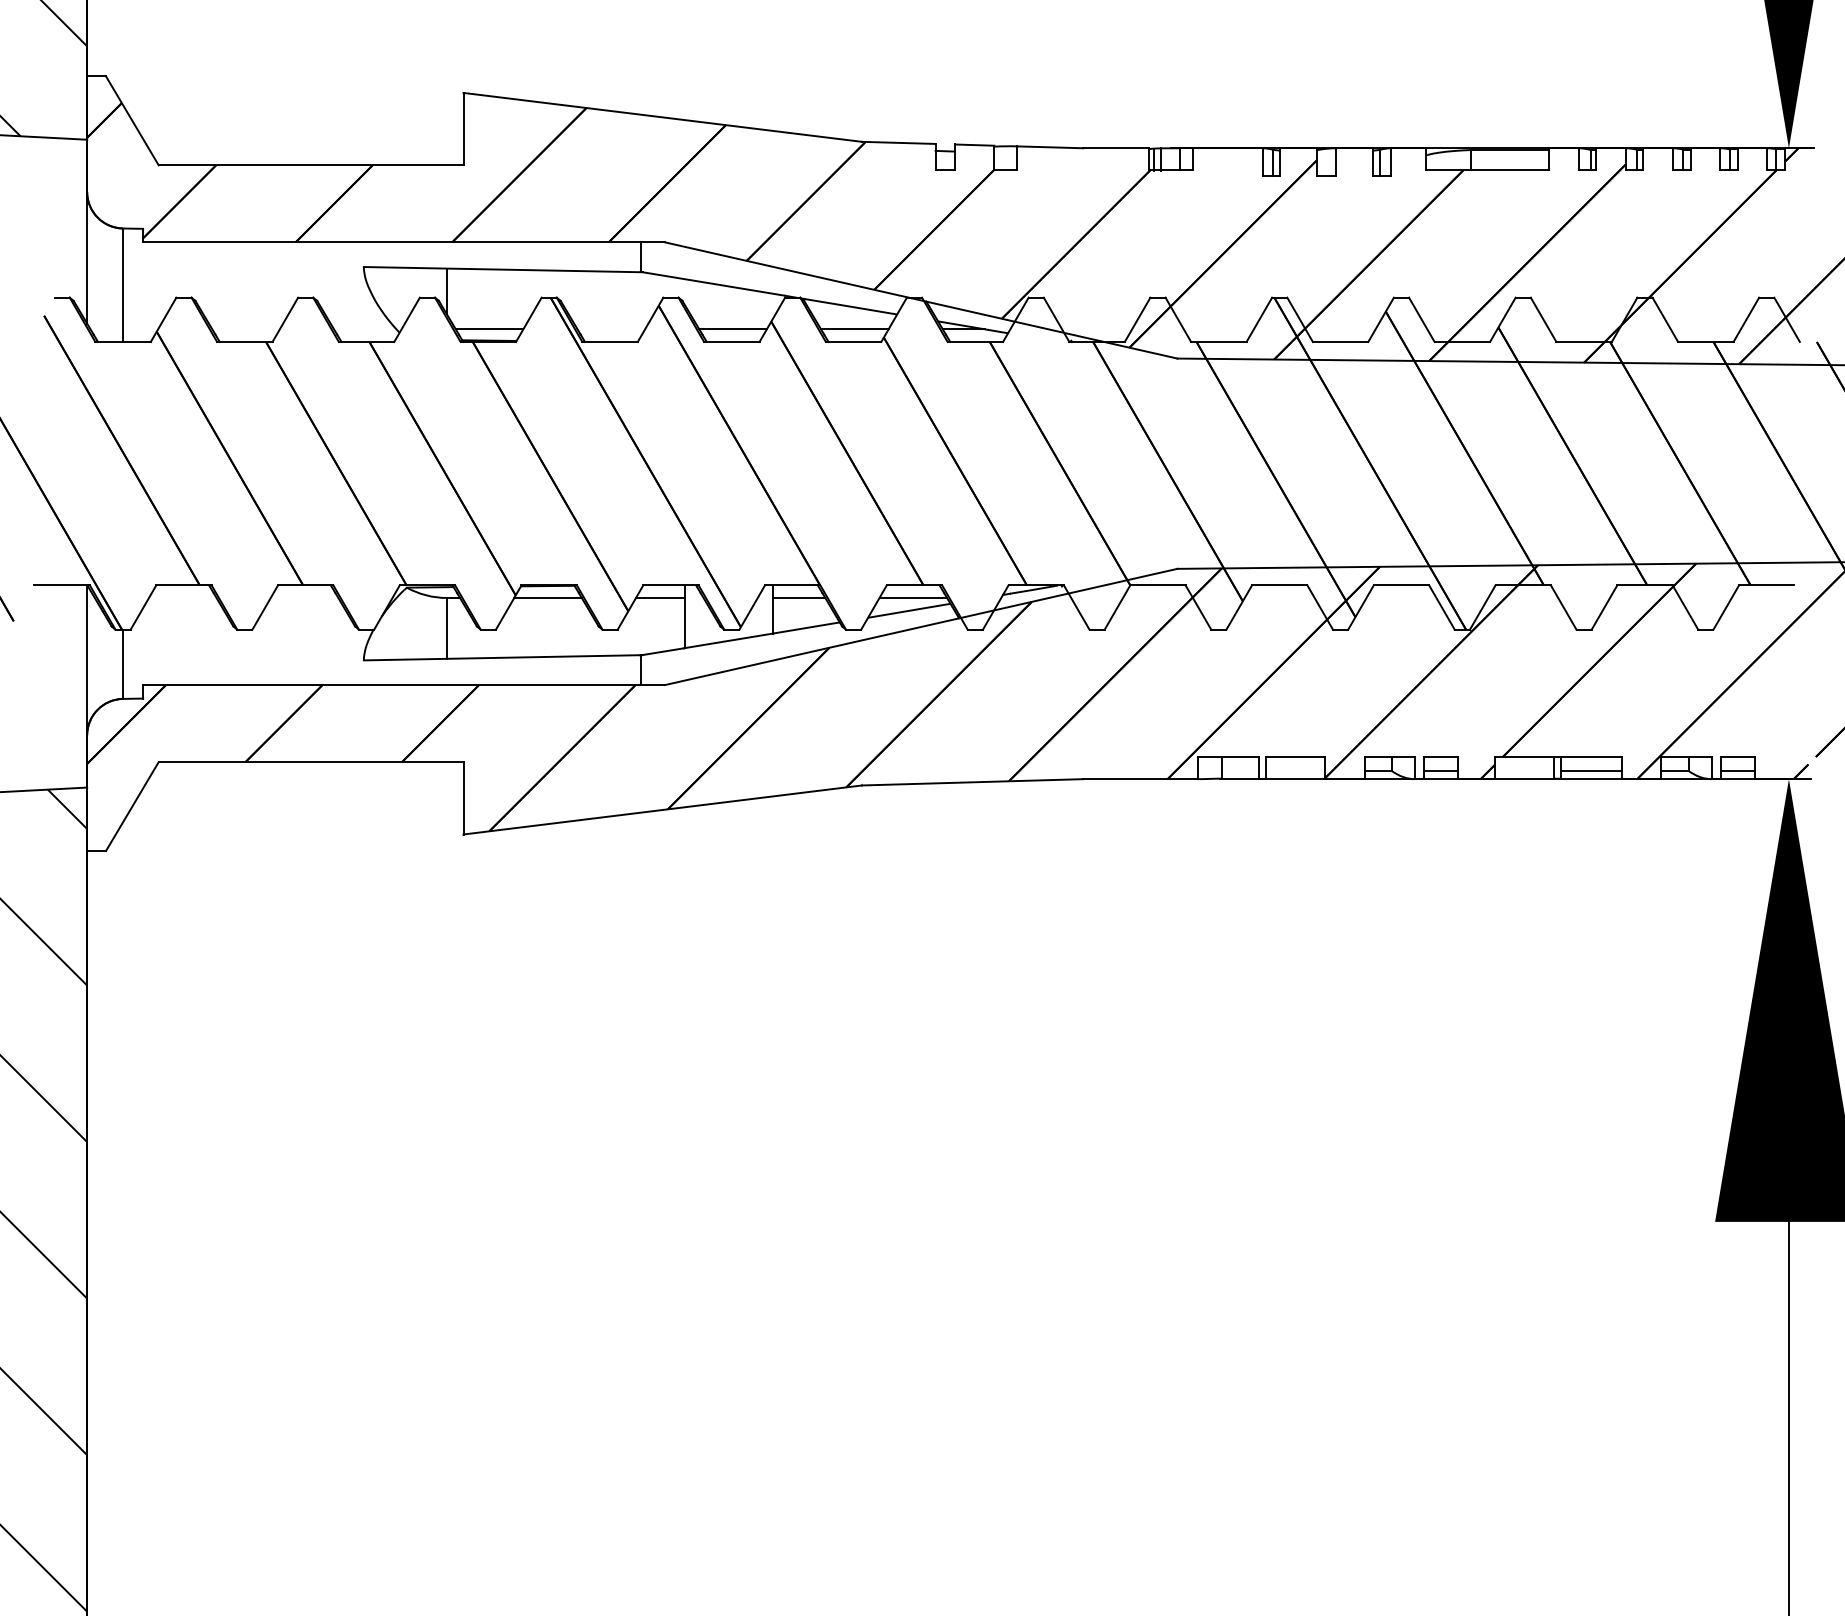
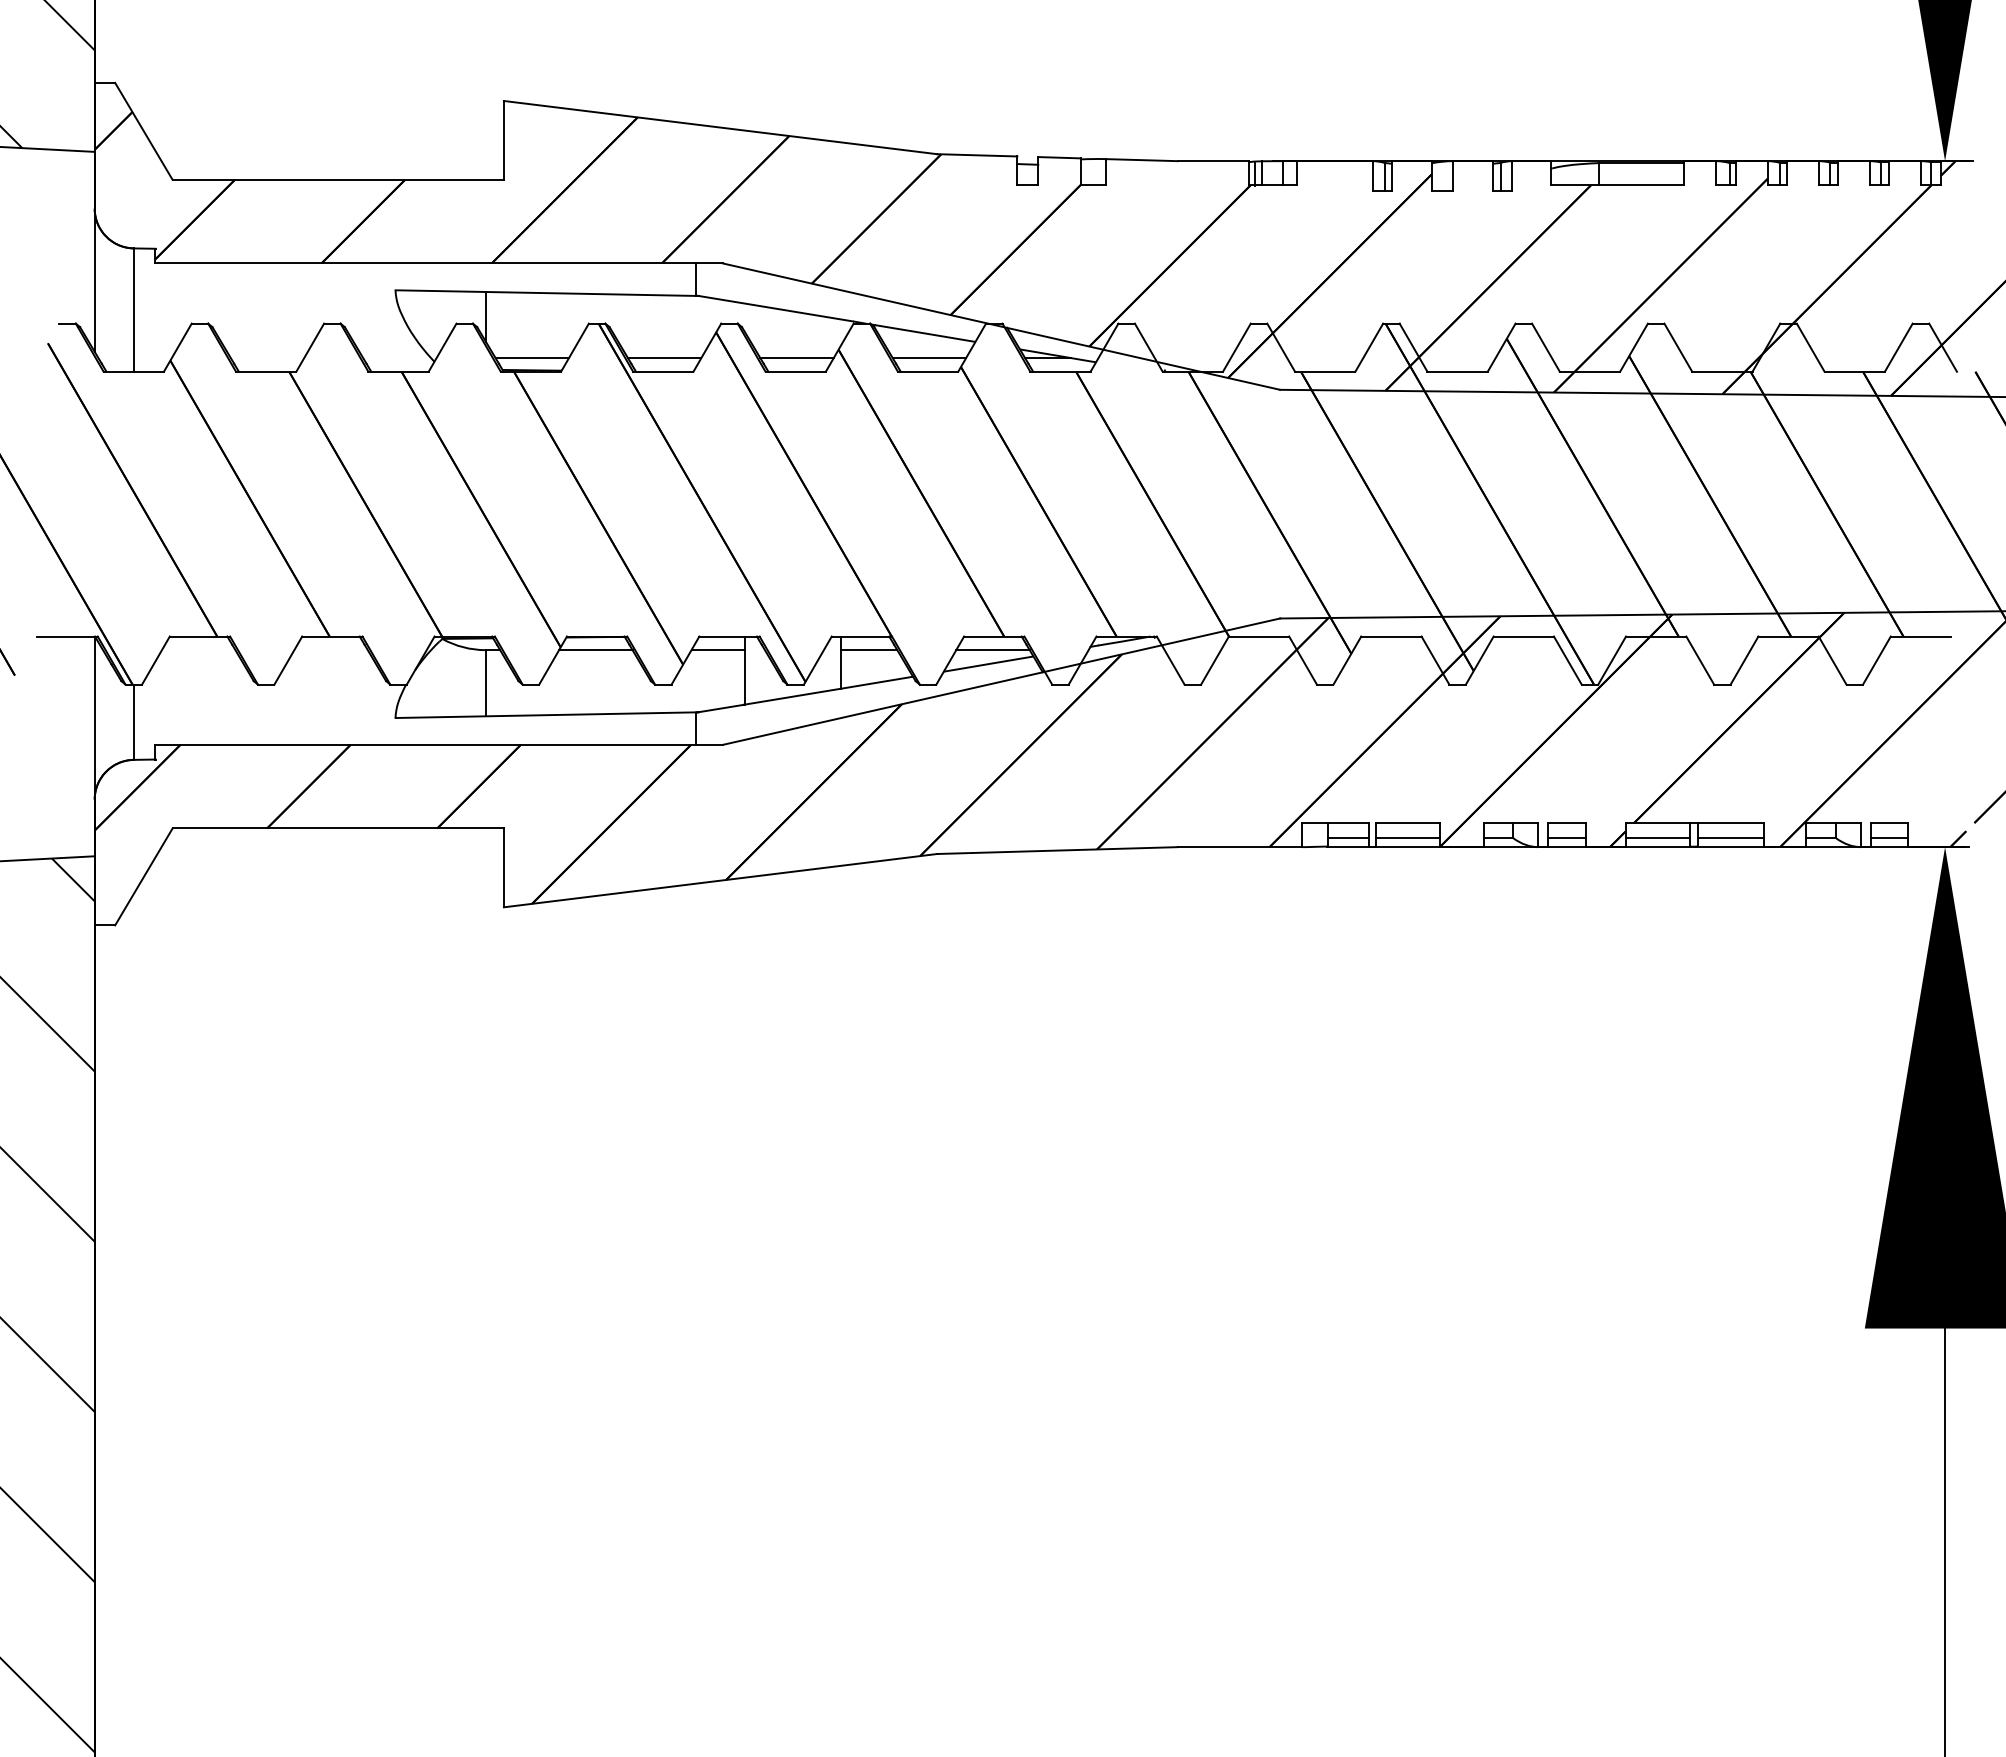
line: (611, 329) -> (664, 358), added
line: (1240, 771) -> (1348, 838), added
line: (1295, 771) -> (1408, 838), added
line: (1524, 771) -> (1657, 838), added

